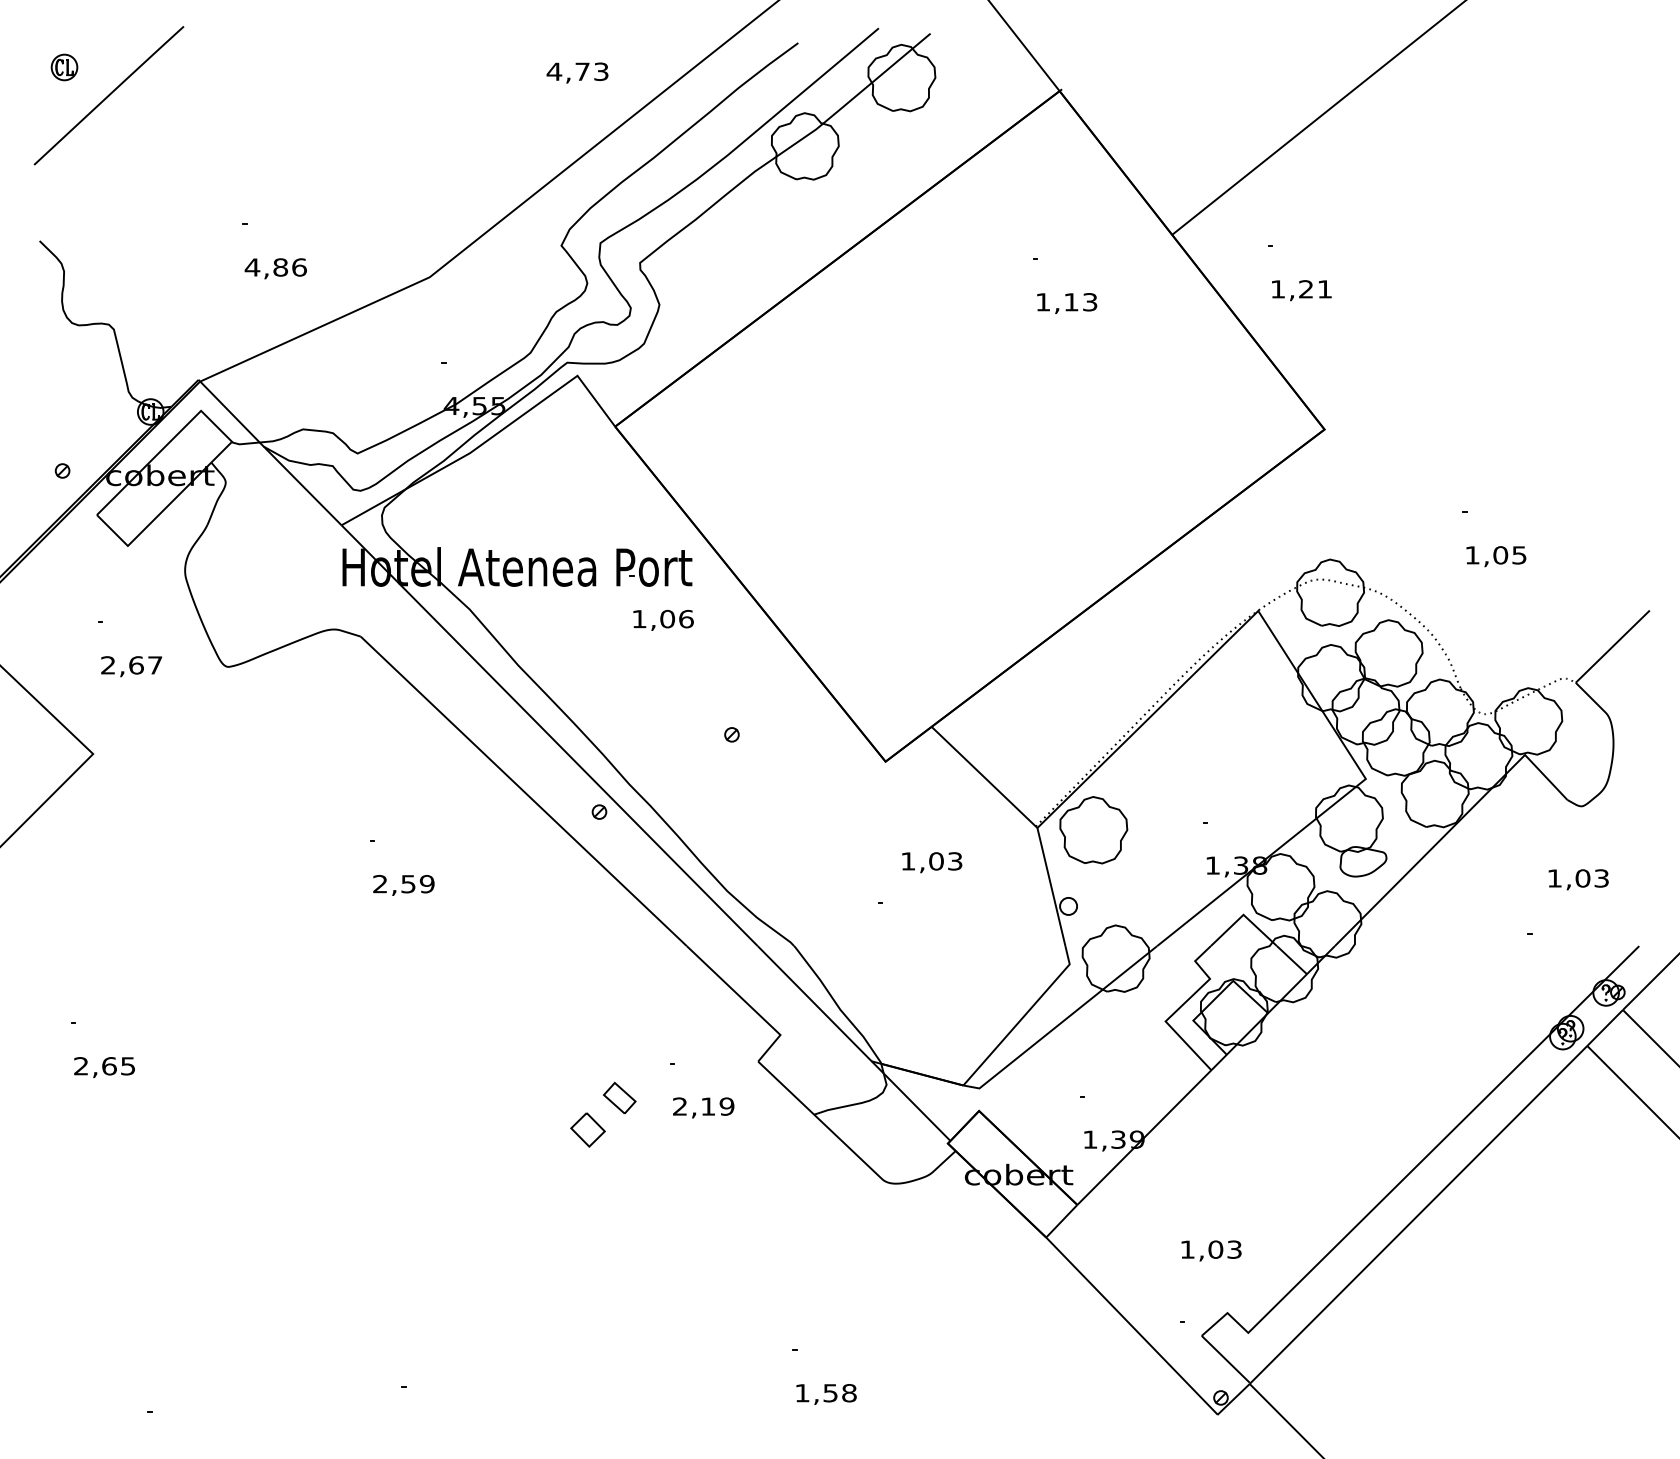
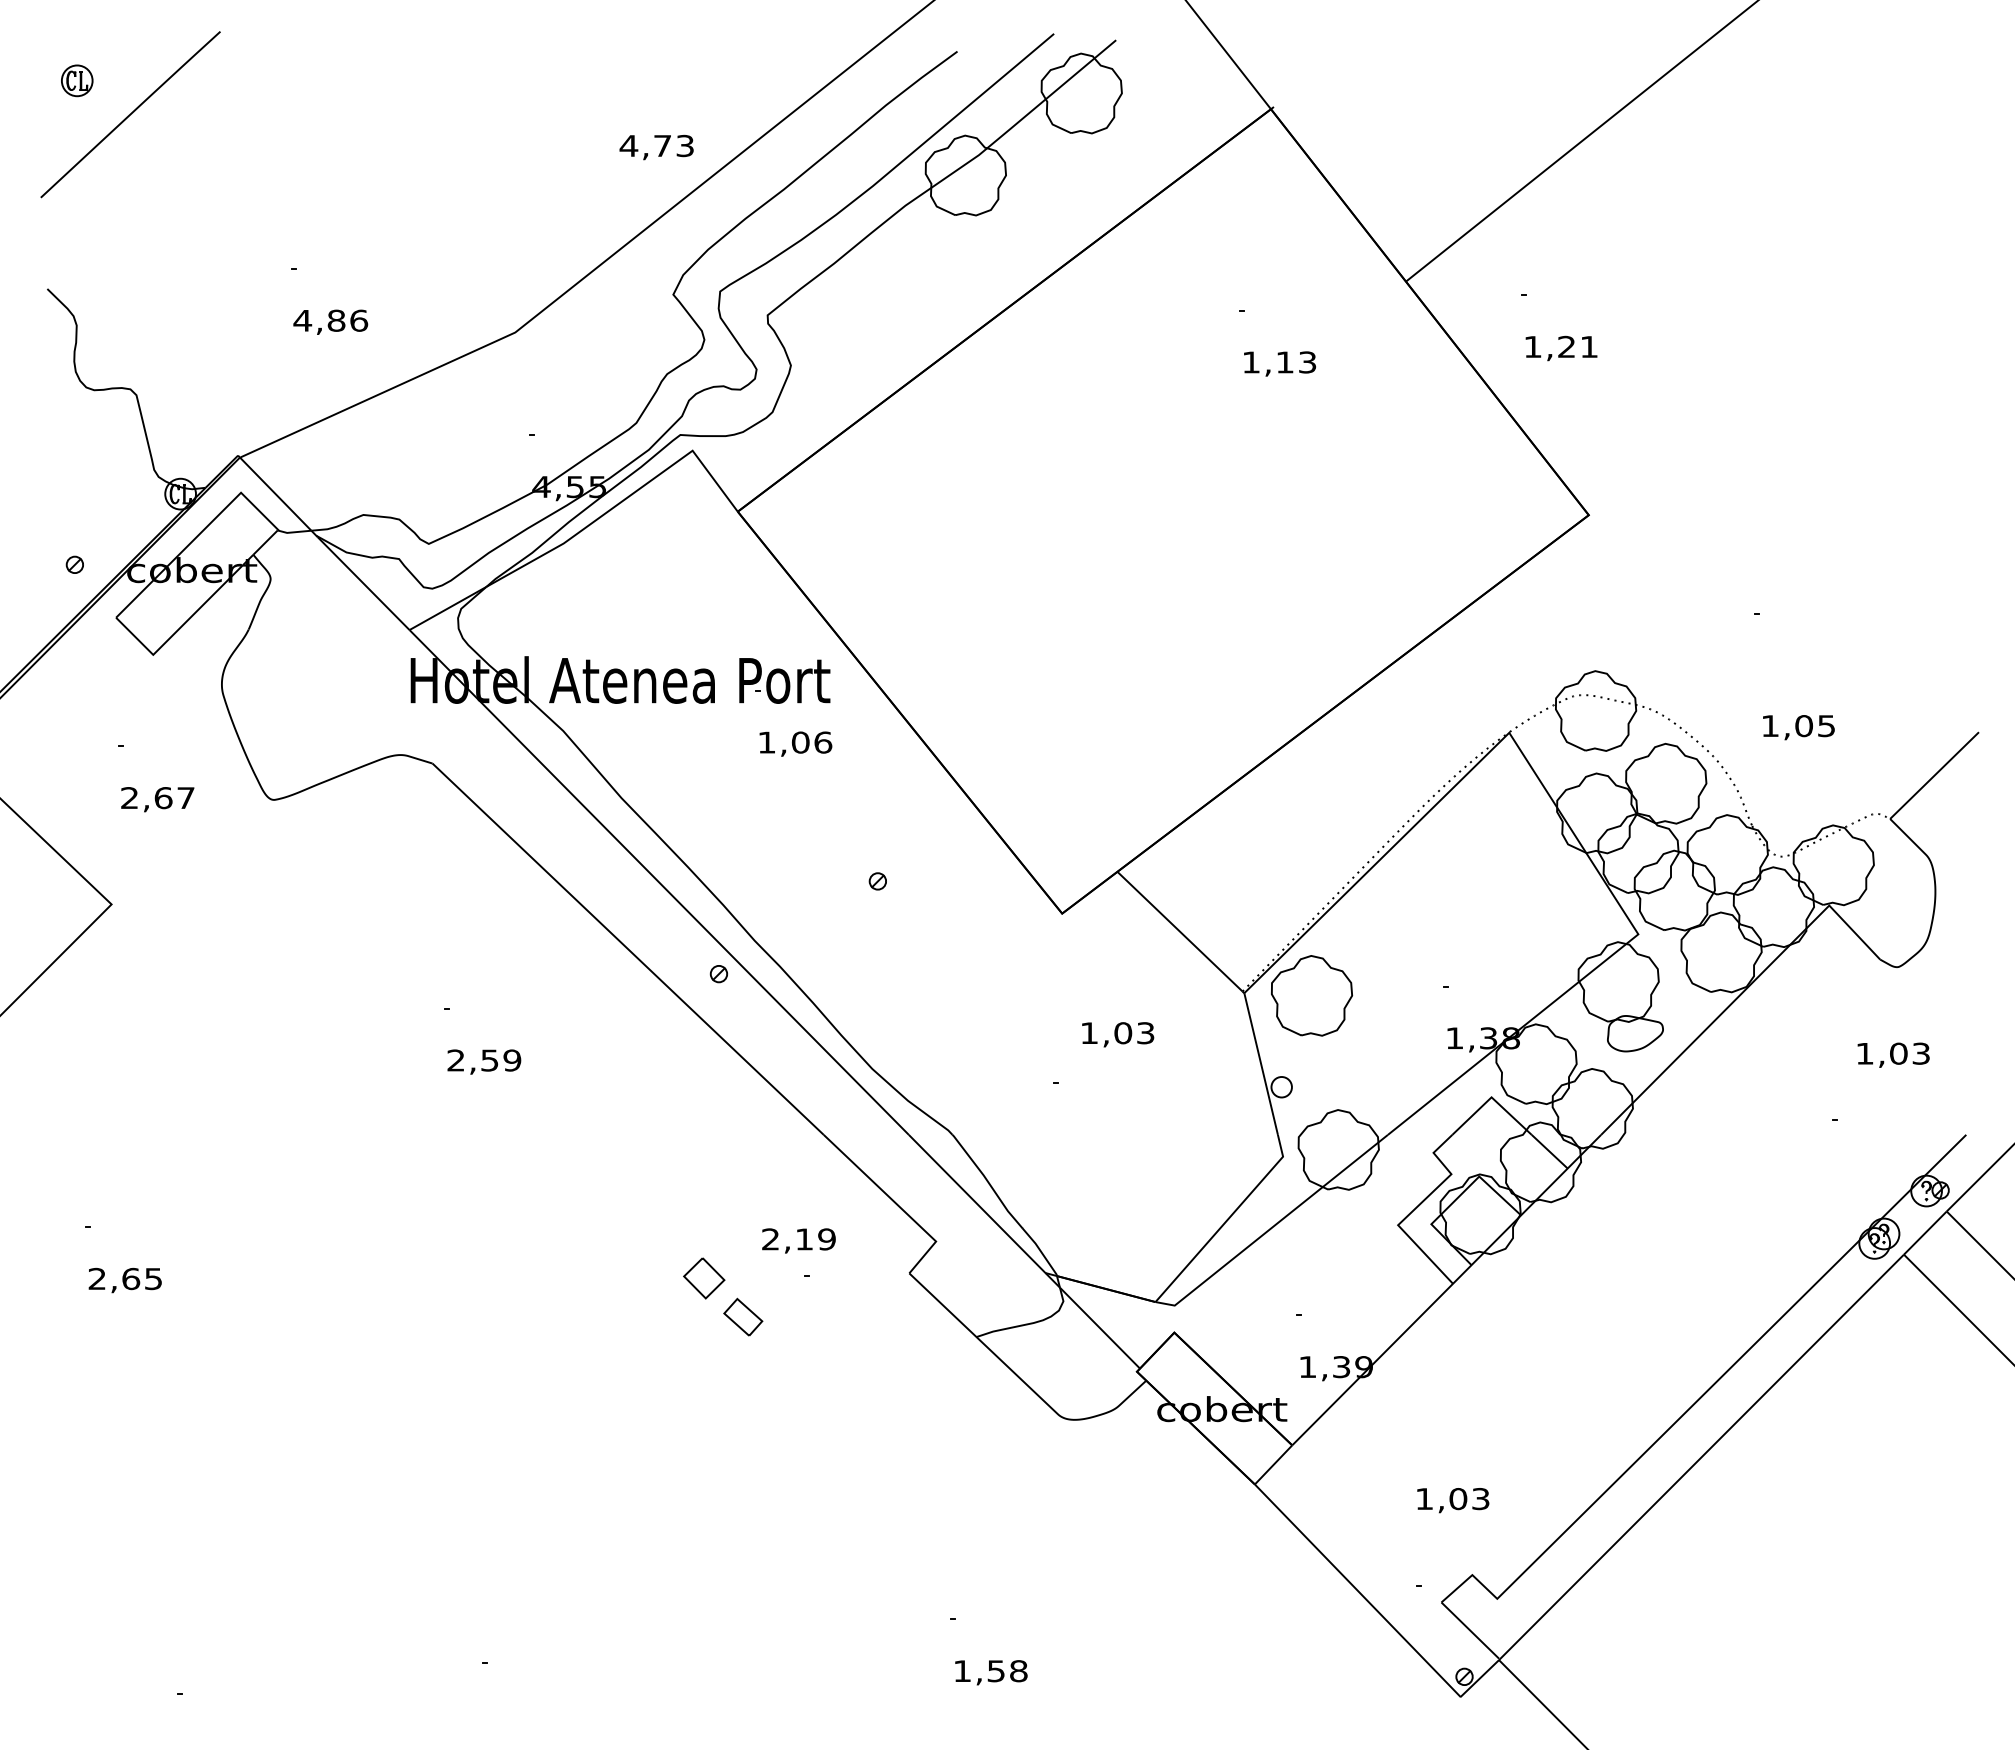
text: (577, 73) -> (656, 147), moved
text: (1496, 556) -> (1798, 727), moved
text: (703, 1107) -> (798, 1240), moved
part: (588, 1130) -> (704, 1278), moved

